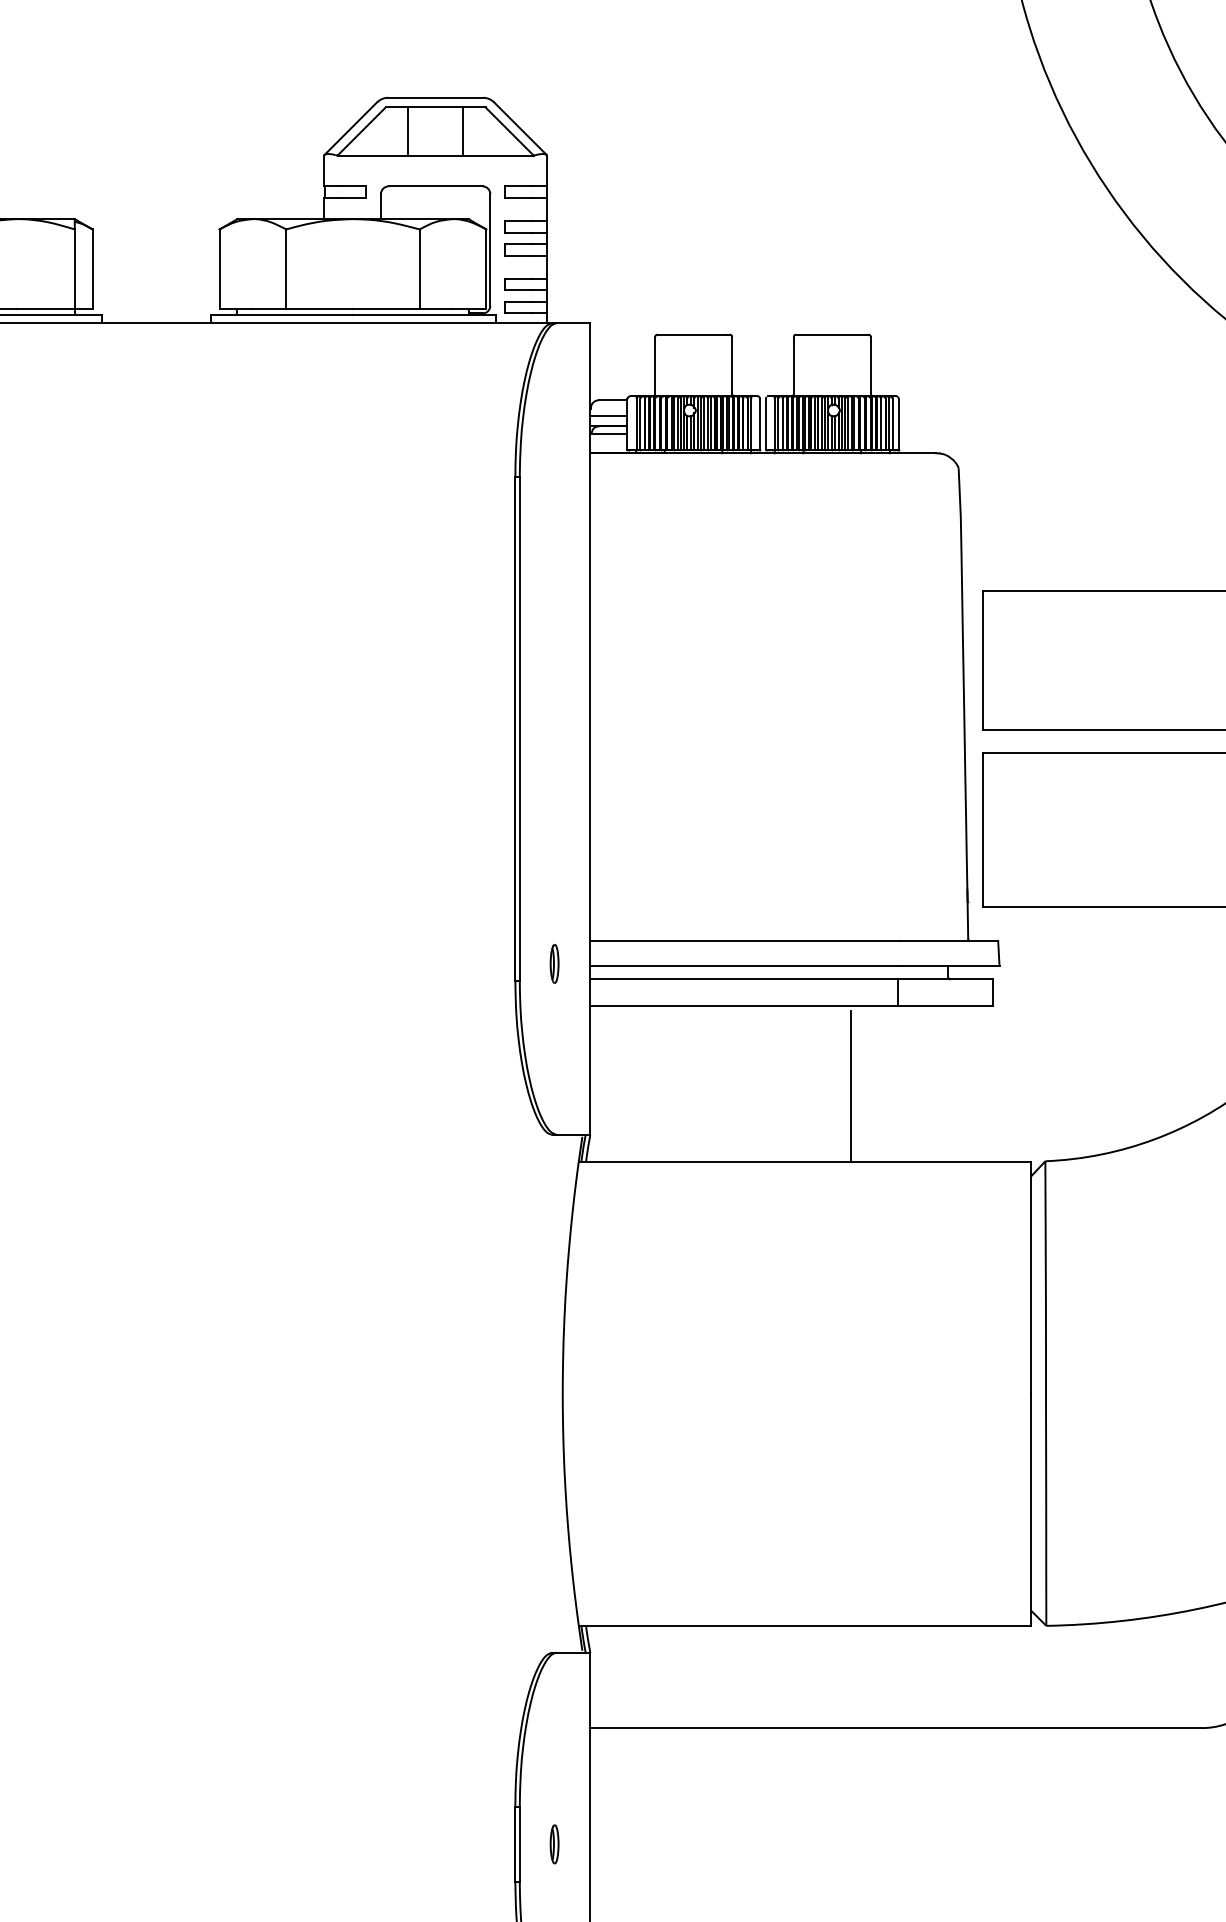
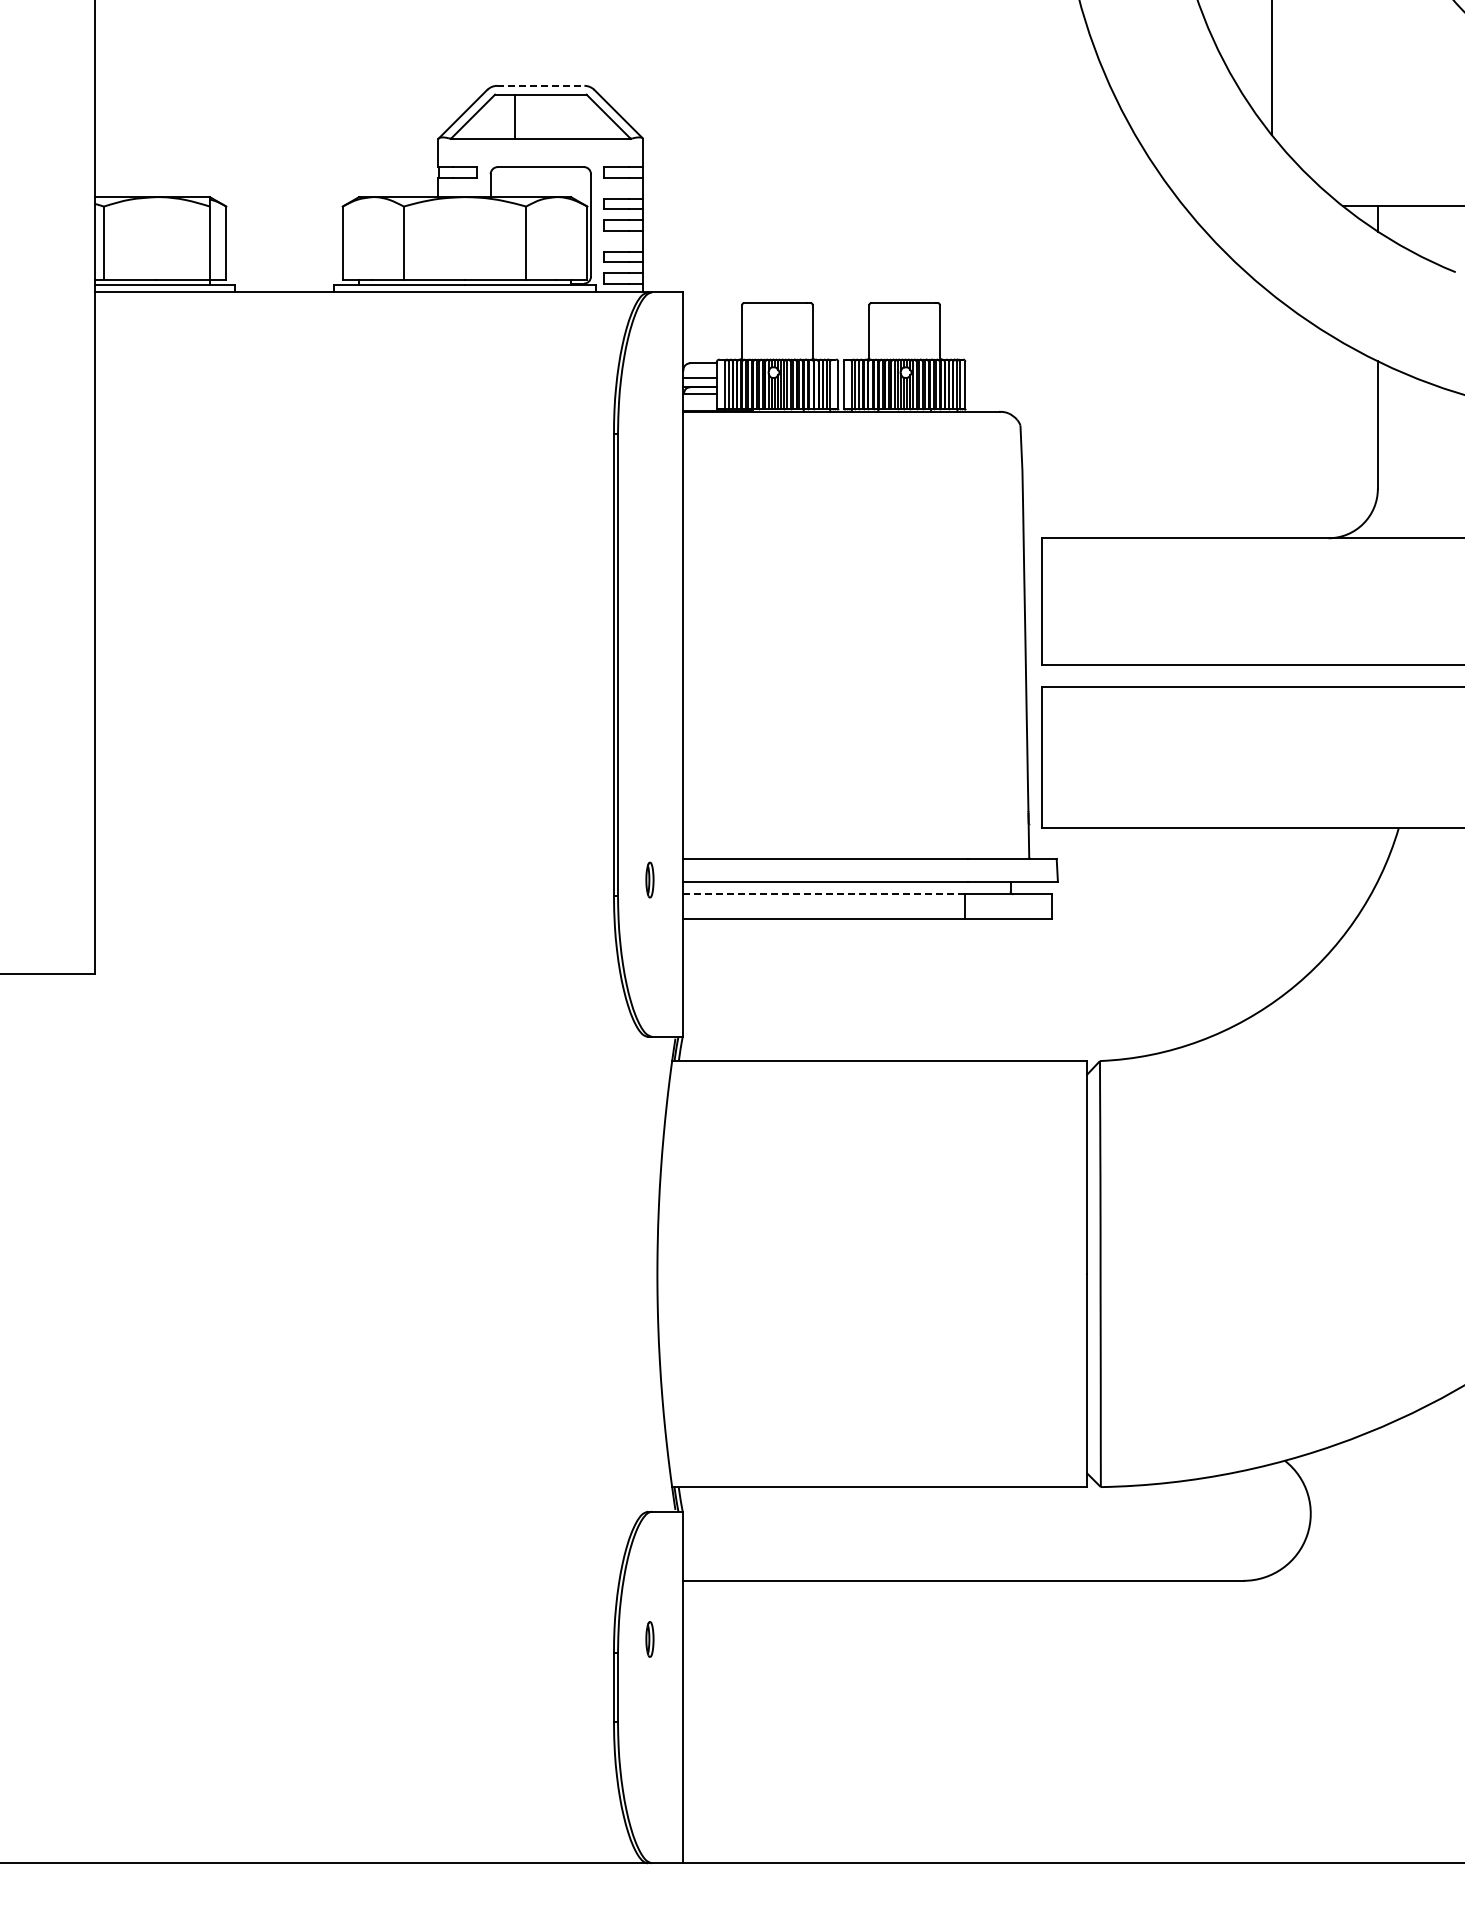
line: (435, 97) -> (540, 85), solid -> dashed
line: (463, 131) -> (566, 116), removed
line: (743, 979) -> (823, 894), solid -> dashed
line: (850, 1086) -> (921, 992), removed
part: (554, 1844) -> (649, 1639), moved

